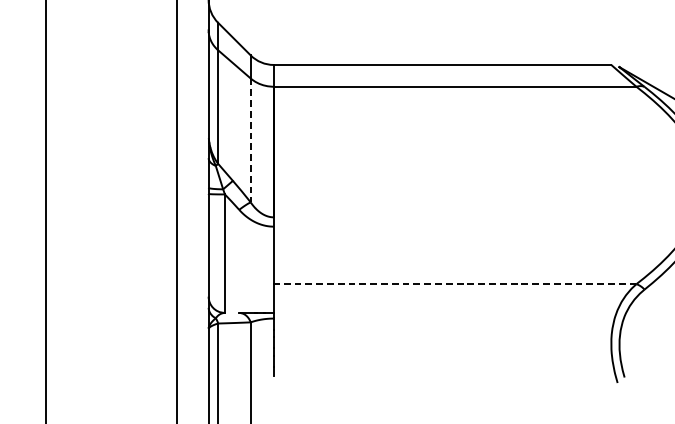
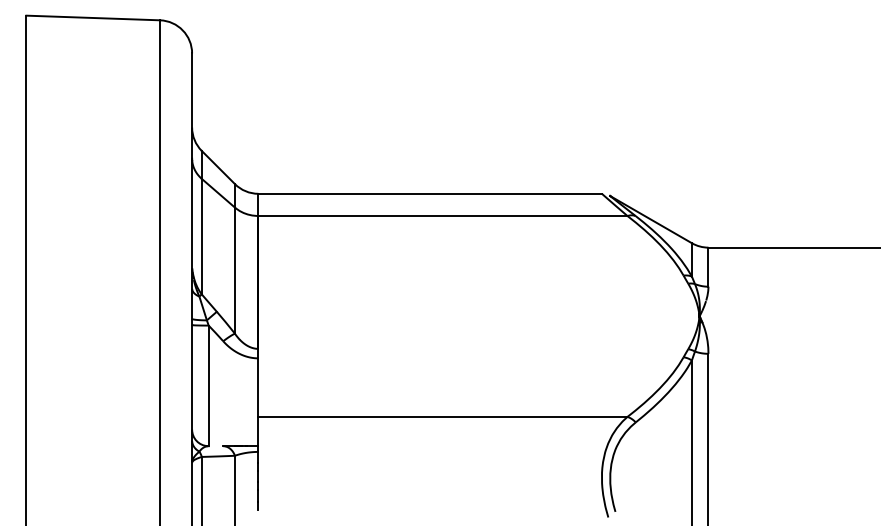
line: (250, 141) -> (234, 271), dashed -> solid
line: (454, 283) -> (442, 416), dashed -> solid

